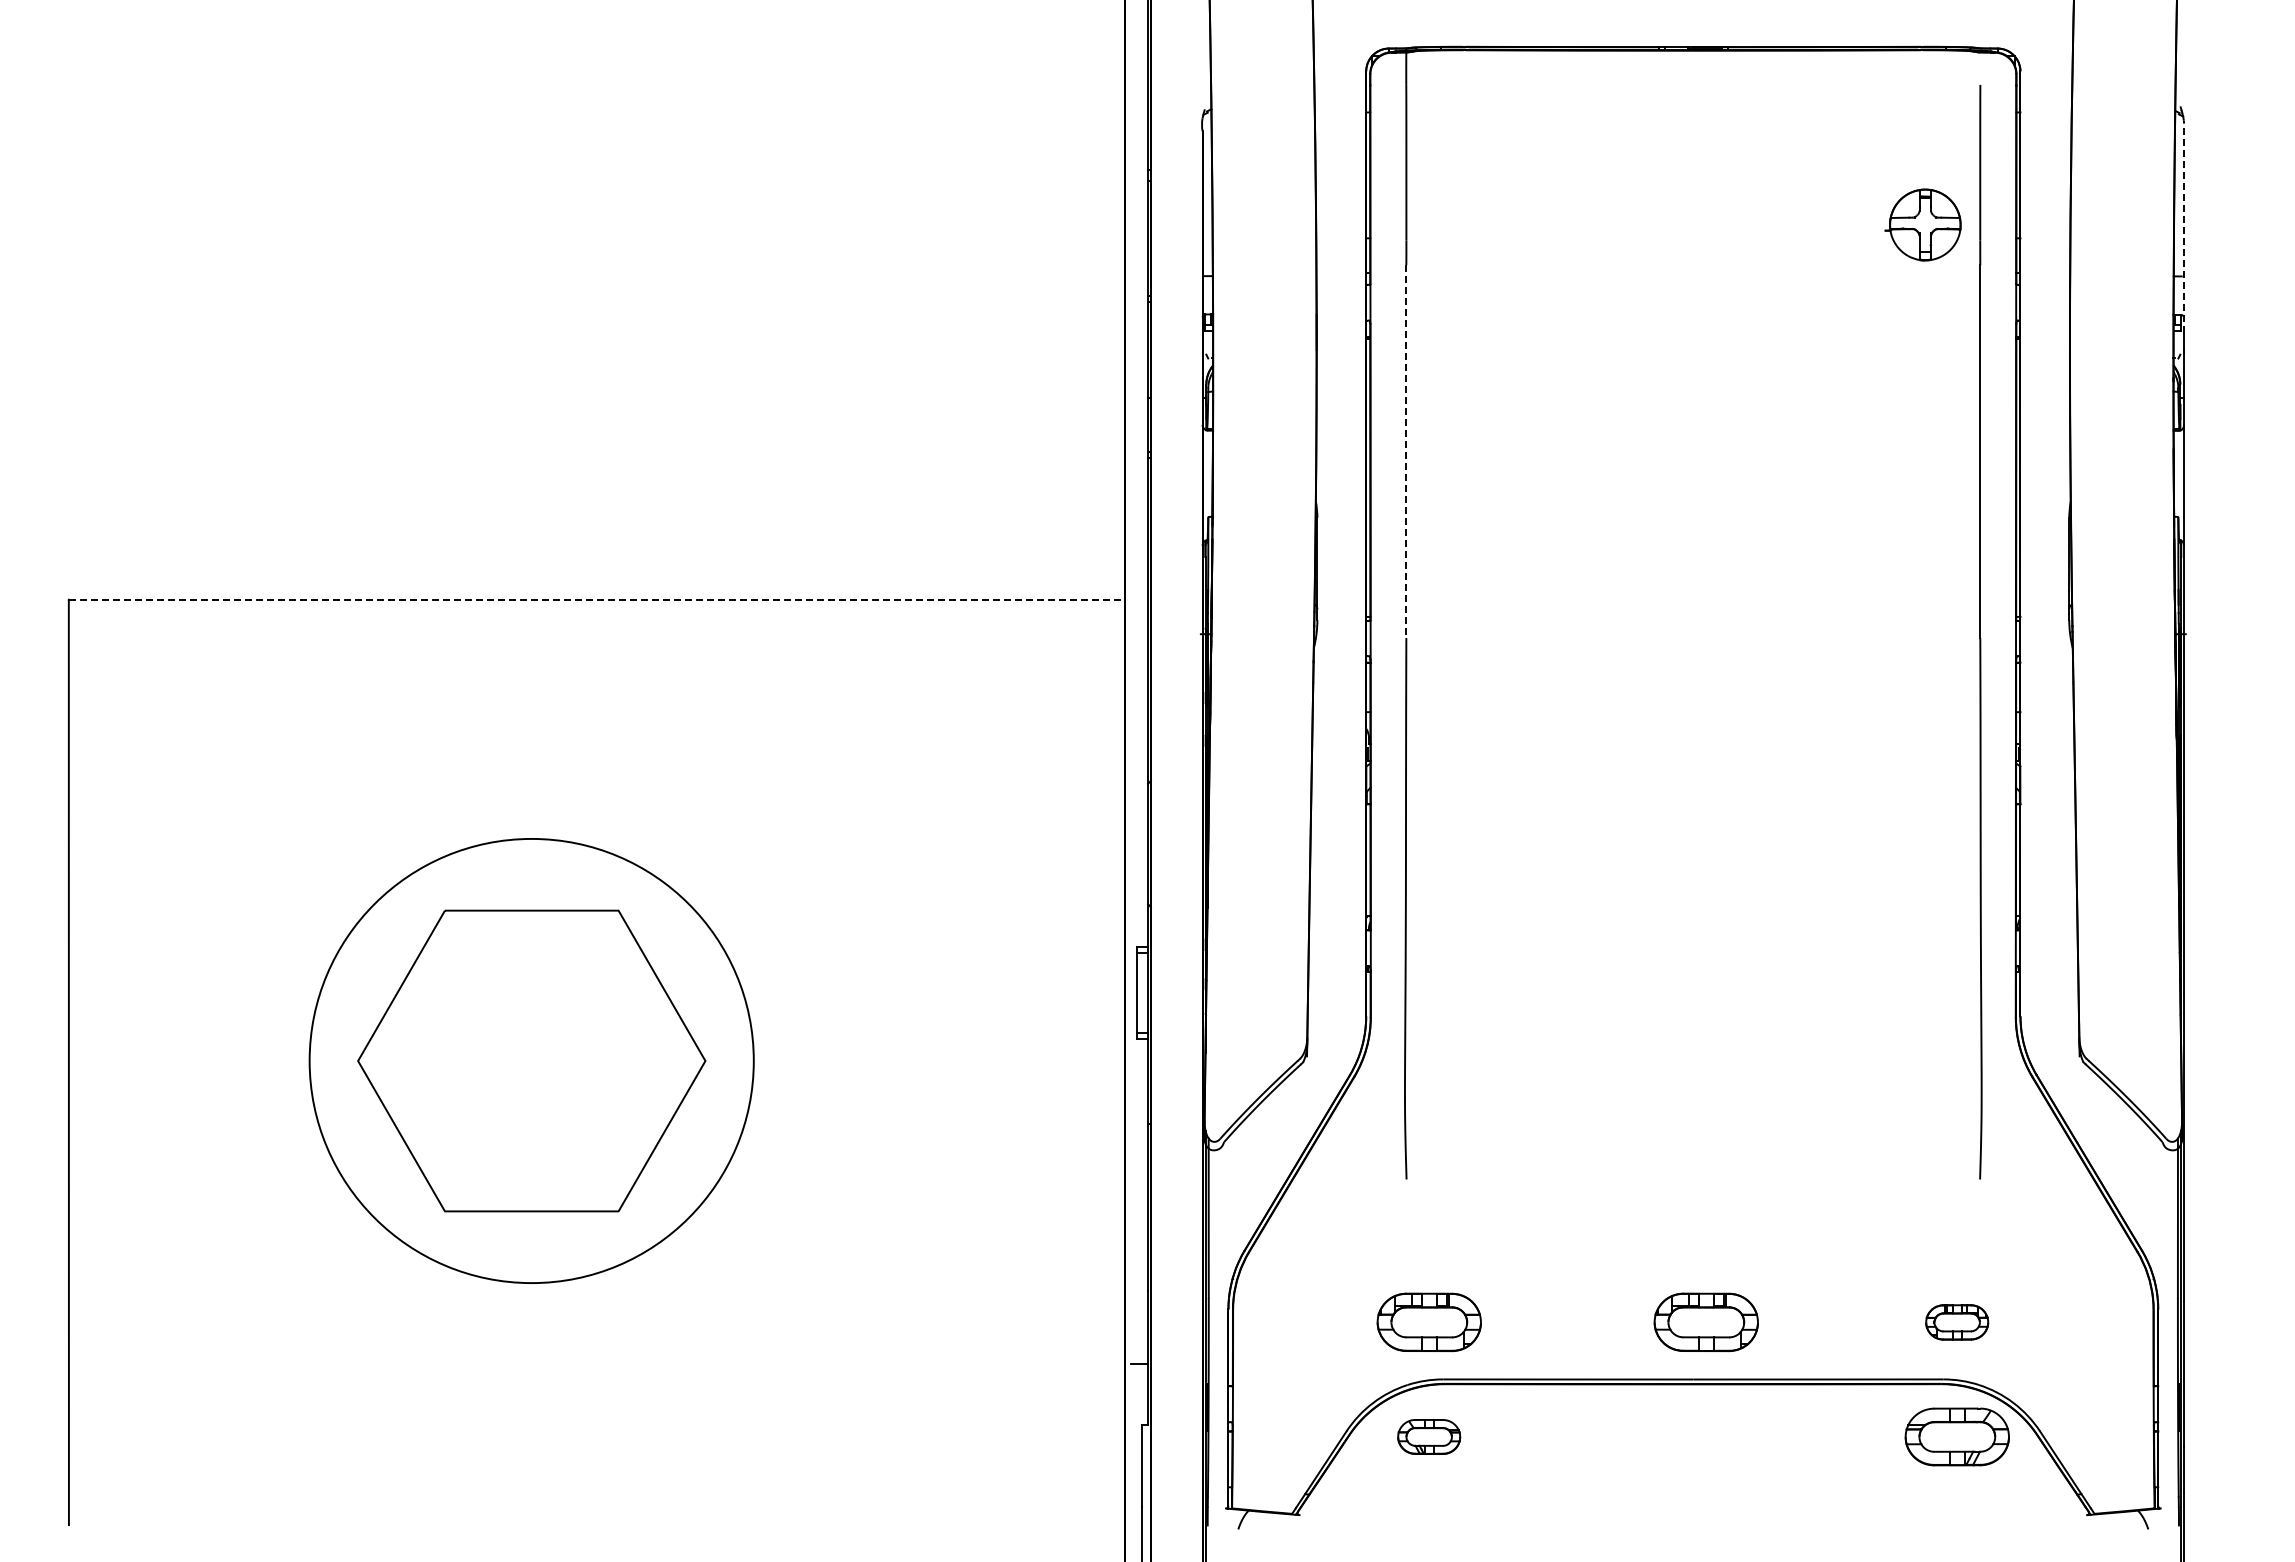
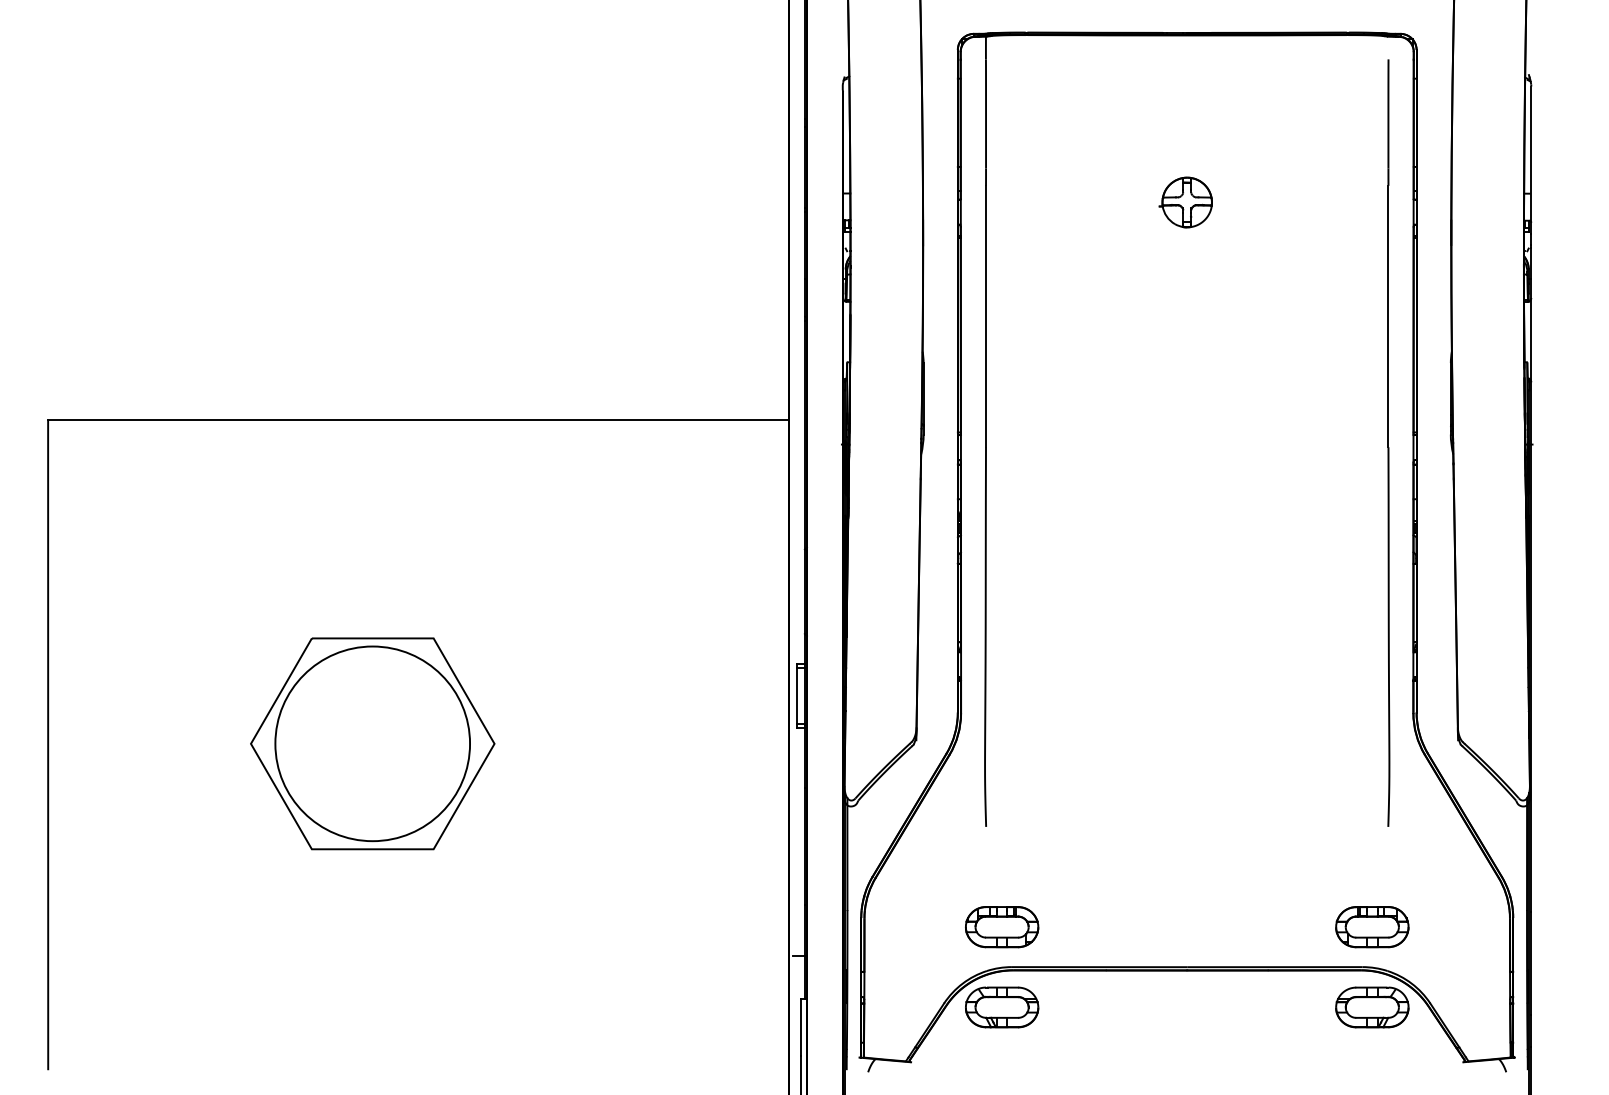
part: (1922, 224) -> (1185, 202), moved
line: (2184, 228) -> (1531, 160), dashed -> solid
line: (1406, 452) -> (986, 317), dashed -> solid
line: (597, 599) -> (418, 420), dashed -> solid
circle: (531, 1060) -> (372, 743), size x0.62
part: (1705, 1322) -> (1195, 927), removed
part: (1956, 1322) -> (1371, 927), size x1.67
part: (1428, 1436) -> (1001, 1007), size x1.67

